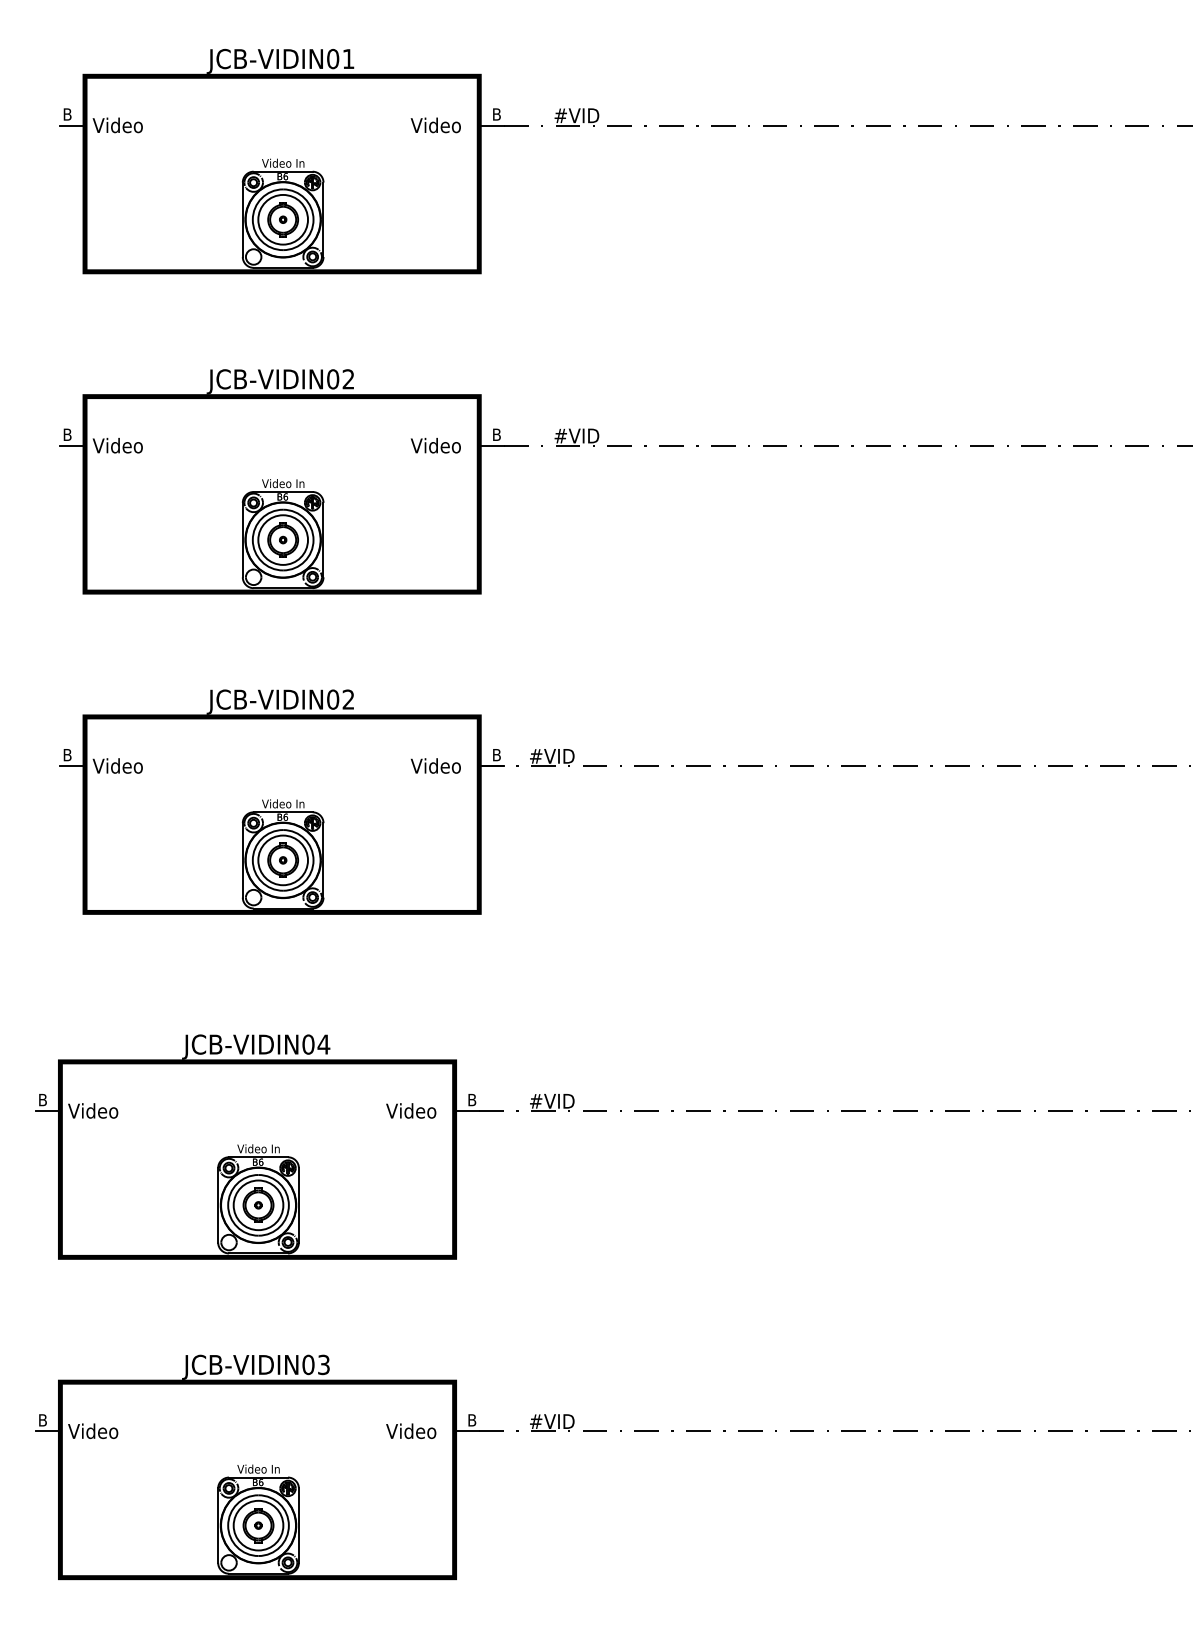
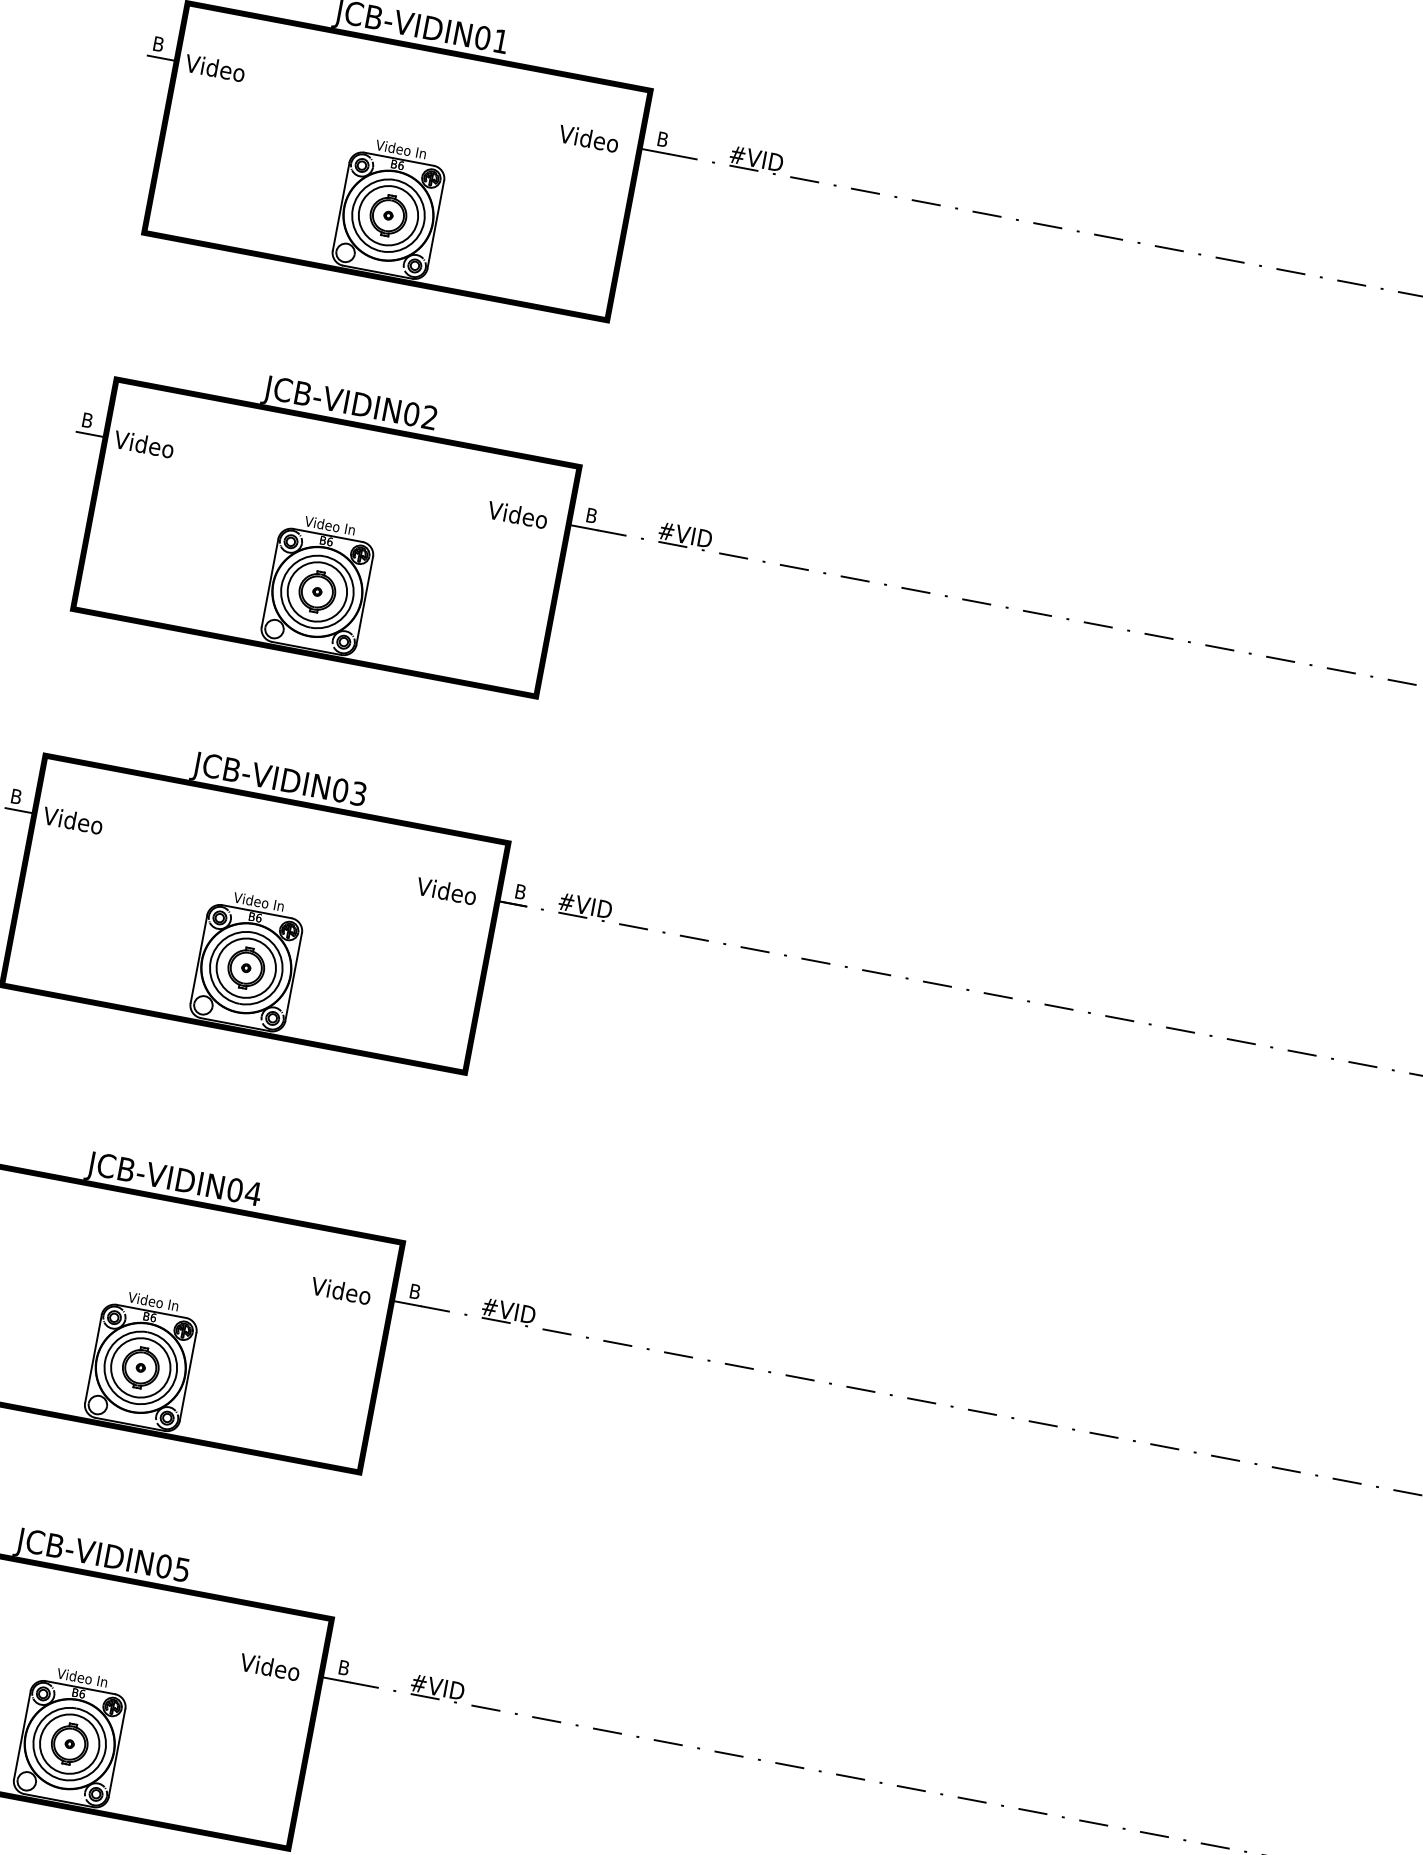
text: (348, 699) -> (358, 793), JCB-VIDIN02 -> JCB-VIDIN03
text: (323, 1364) -> (181, 1569), JCB-VIDIN03 -> JCB-VIDIN05

